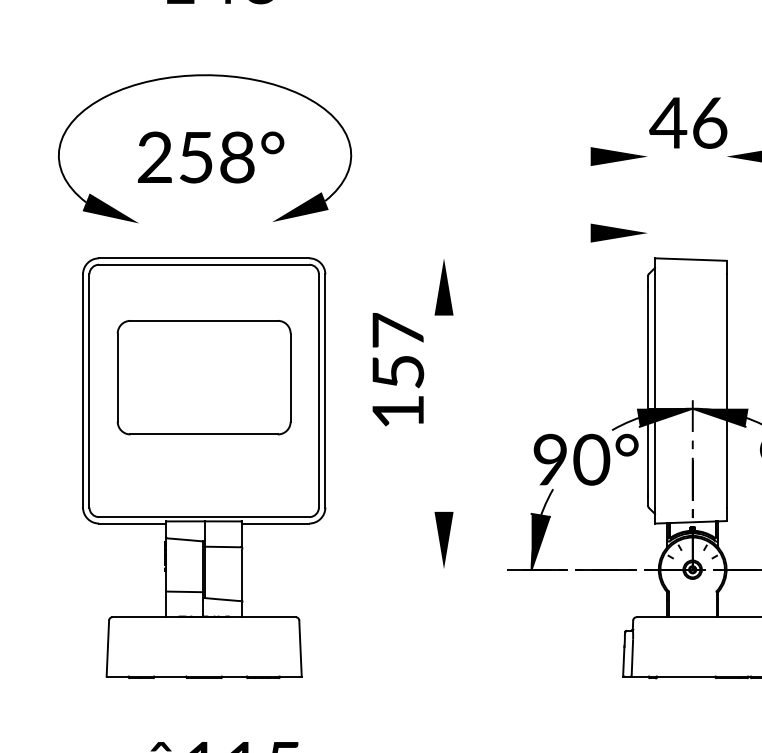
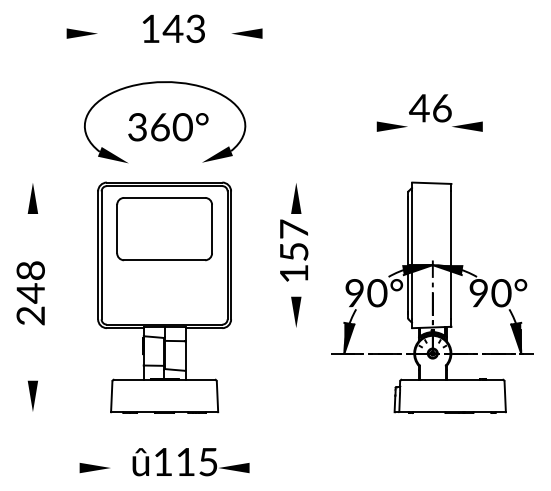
text: (196, 157) -> (160, 127), 258° -> 360°
part: (617, 232) -> (391, 168), removed
text: (398, 369) -> (294, 250), moved
part: (203, 378) -> (164, 229), moved
part: (444, 538) -> (296, 311), moved

